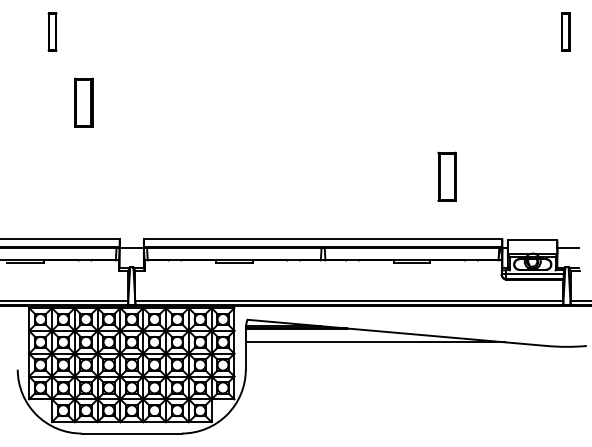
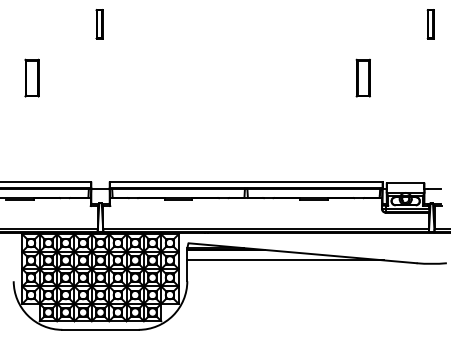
part: (52, 31) -> (99, 23), moved
part: (83, 102) -> (31, 77), moved
part: (446, 176) -> (362, 77), moved

